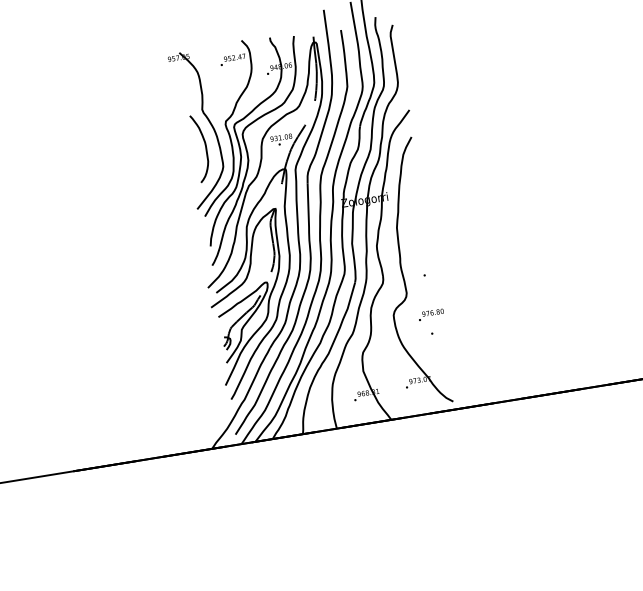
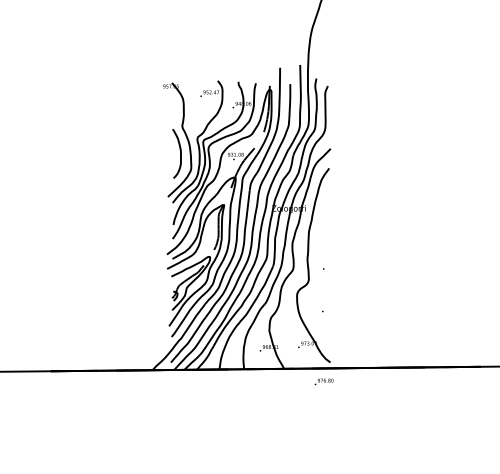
text: (430, 314) -> (323, 381), moved

